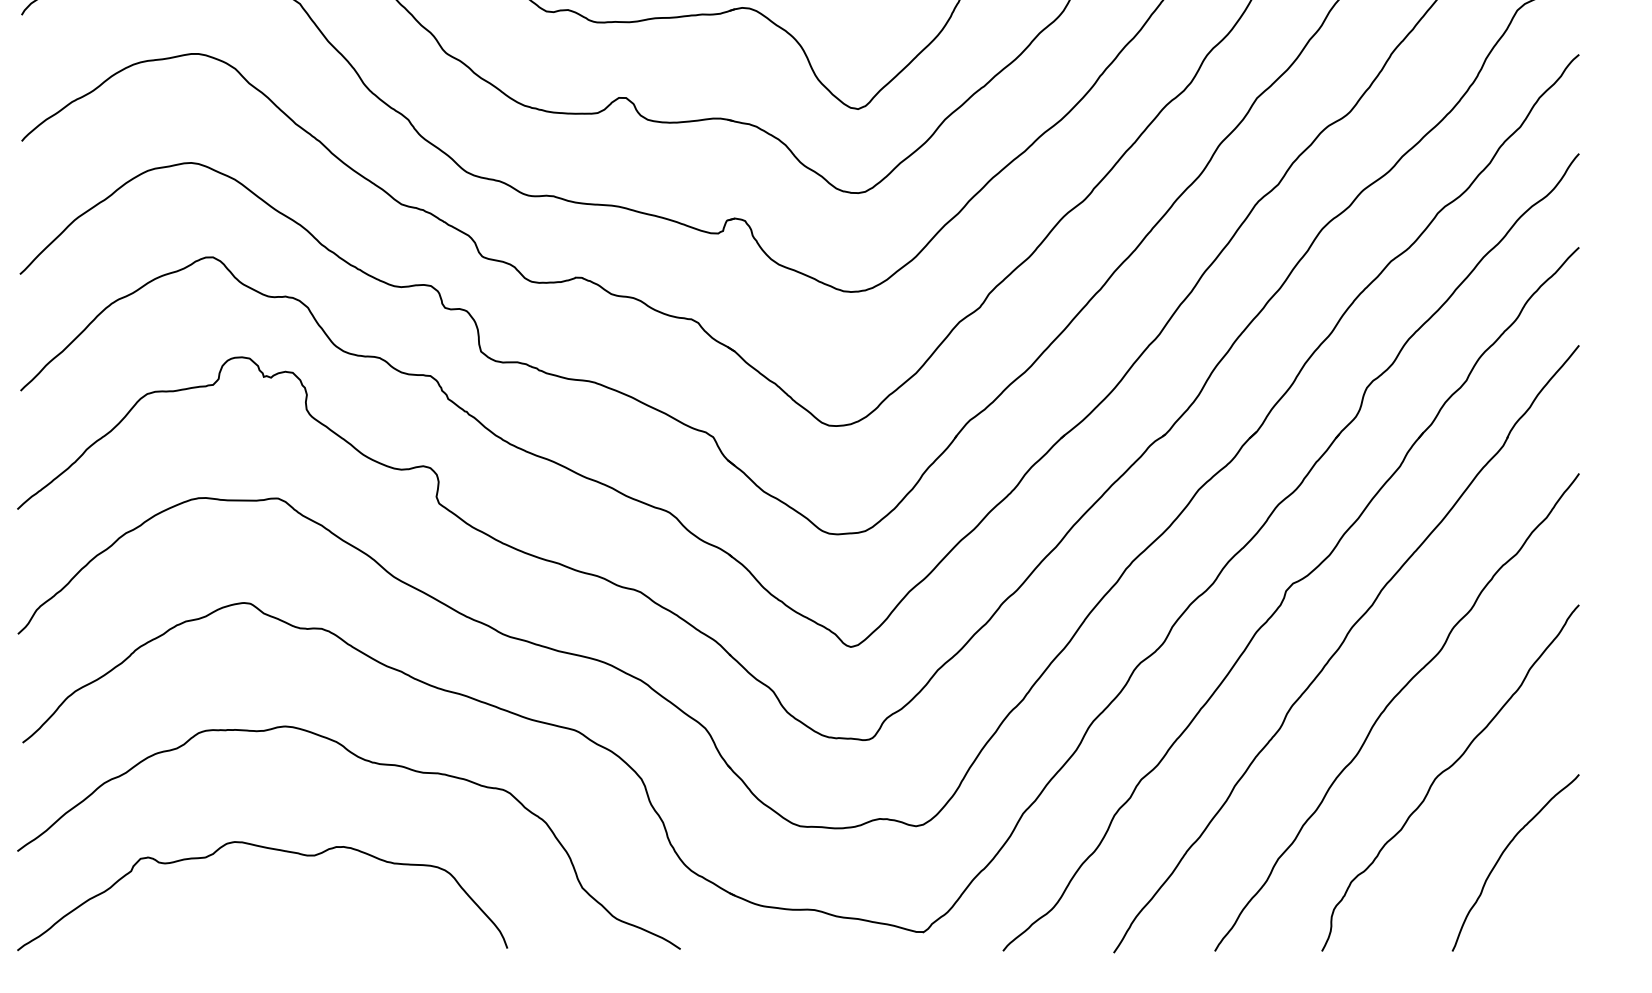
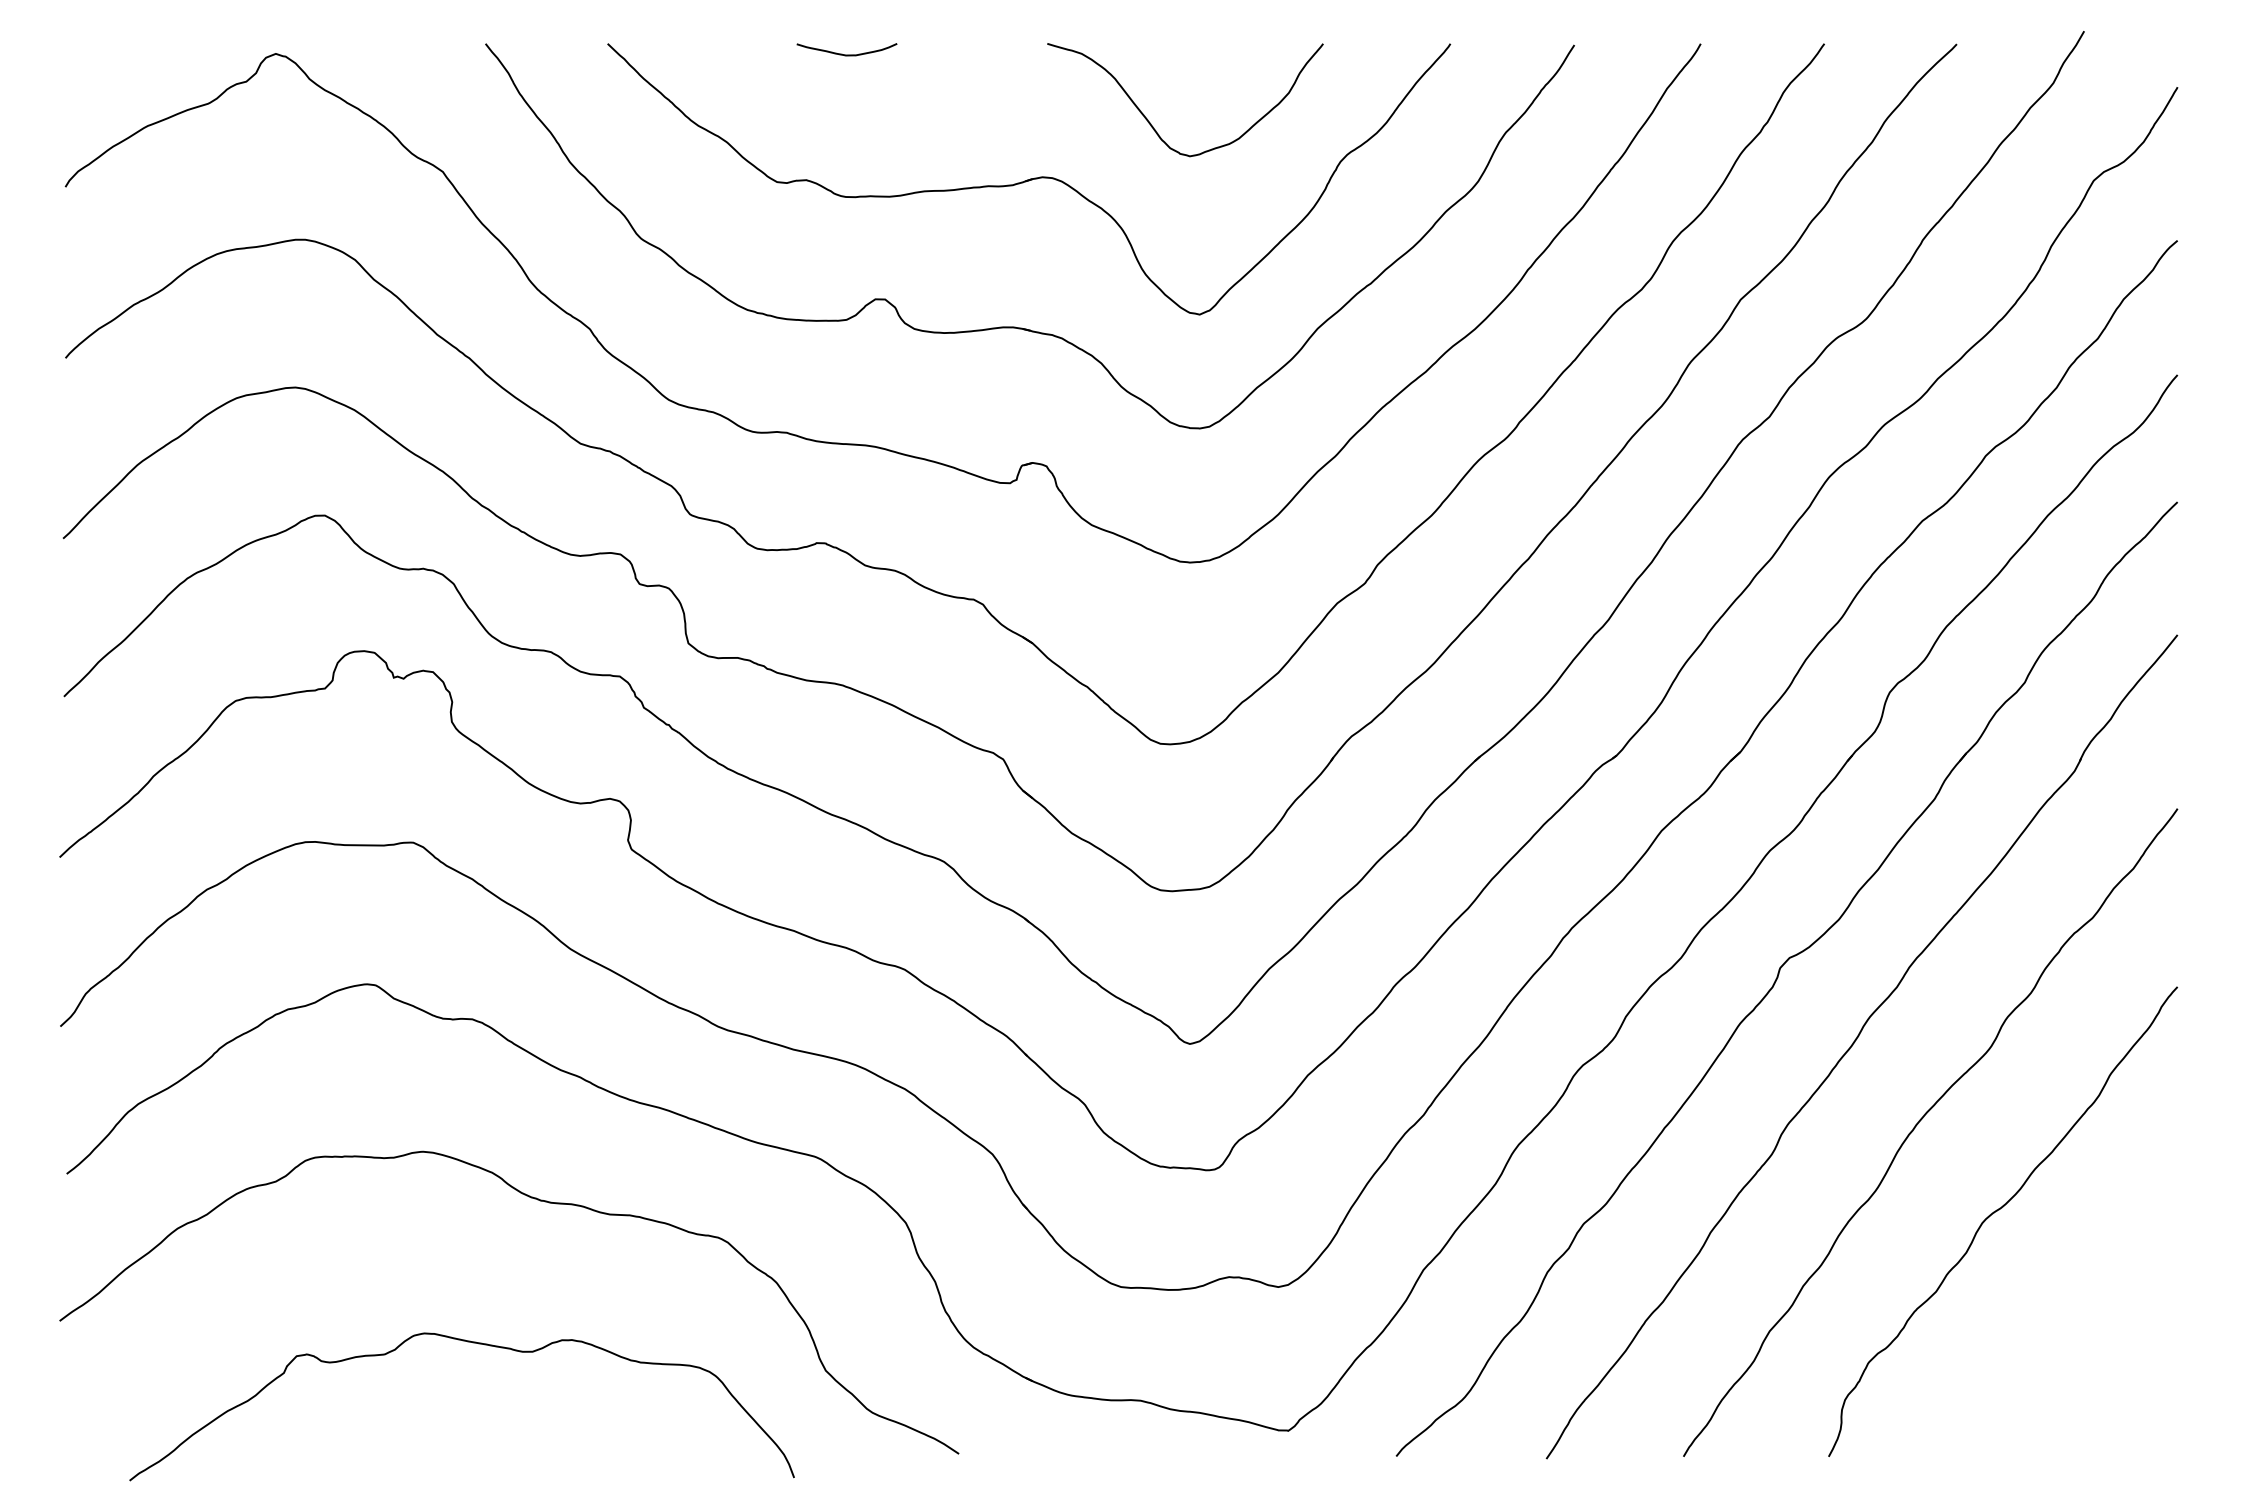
curve: (270, 849) -> (473, 1343), moved
curve: (1503, 853) -> (2074, 1324), removed

